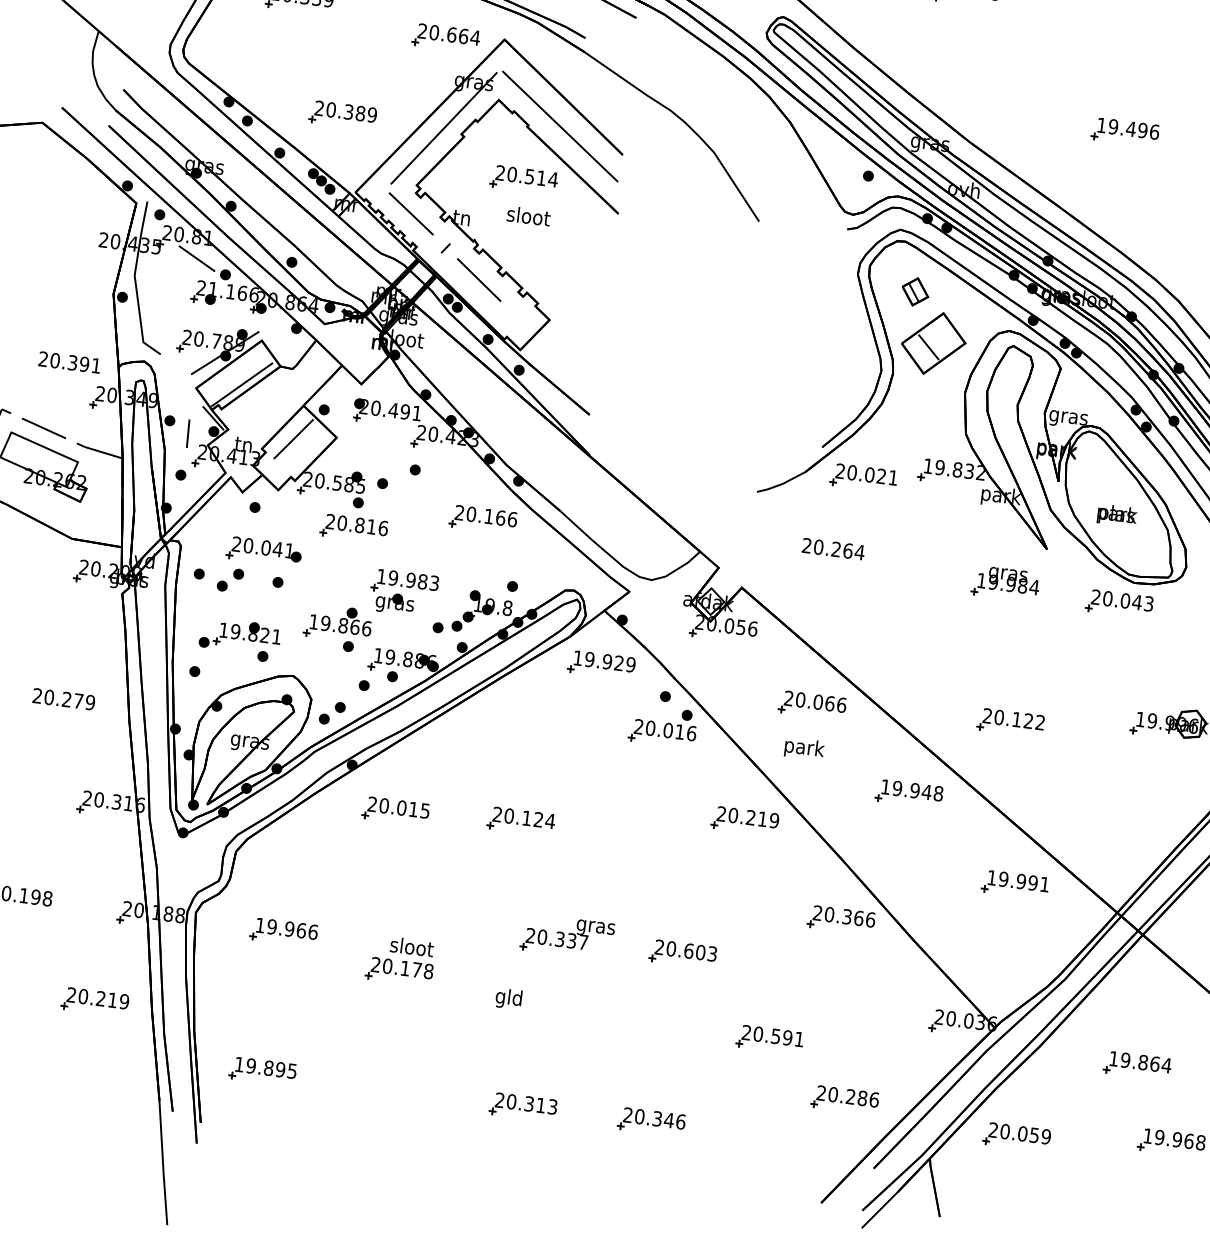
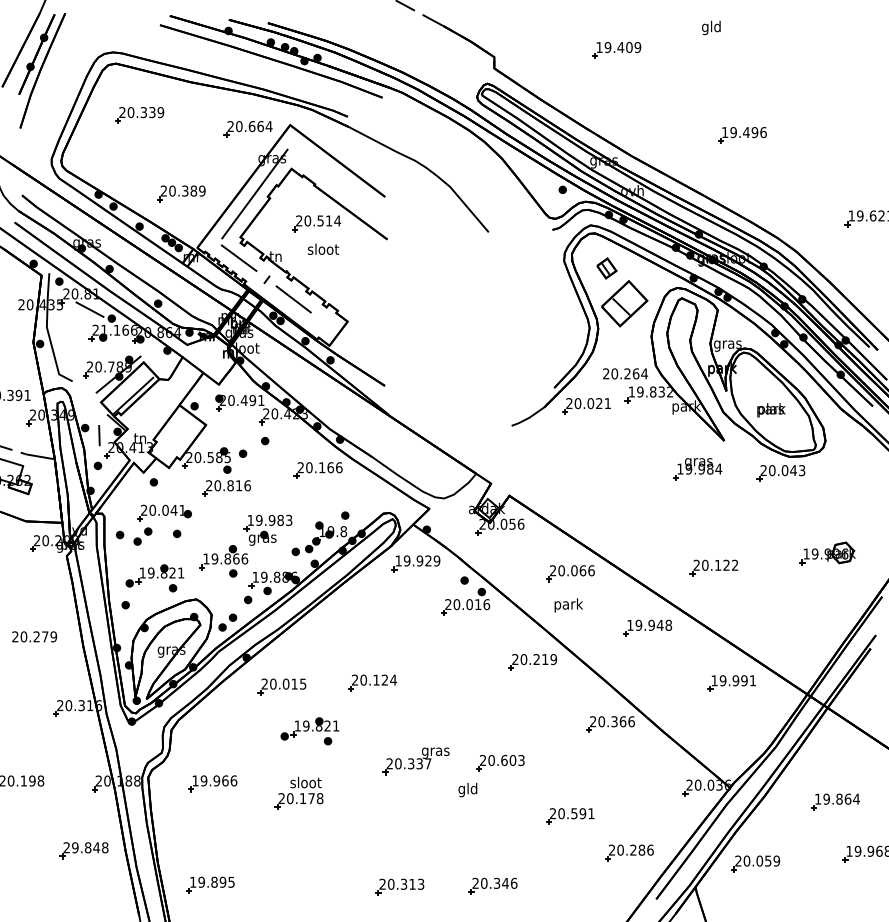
line: (559, 126) -> (337, 182), removed
line: (293, 438) -> (175, 429), removed
text: (833, 548) -> (625, 373), moved
part: (425, 877) -> (309, 731), added
text: (104, 998) -> (90, 847), 20.219 -> 29.848
text: (508, 998) -> (467, 789), moved

